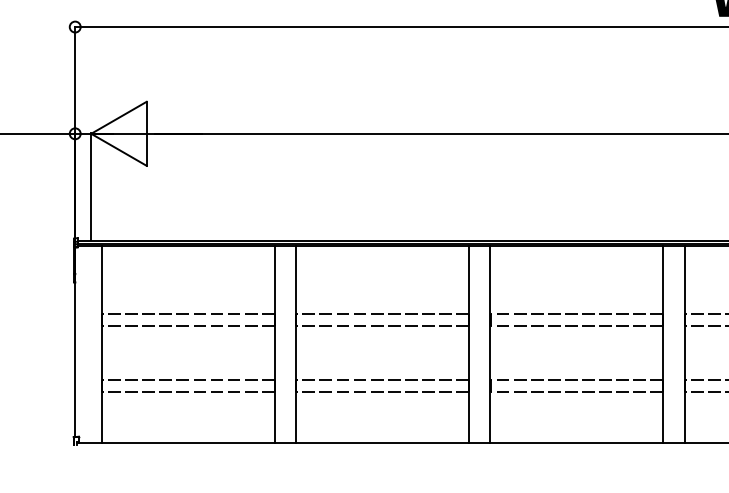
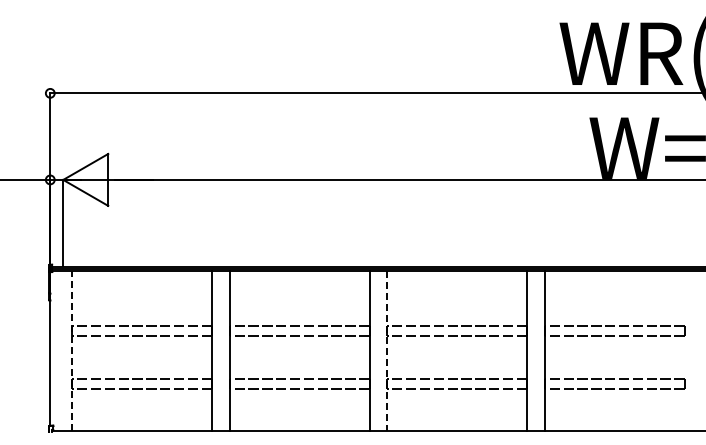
line: (101, 344) -> (71, 350), solid -> dashed
line: (491, 345) -> (387, 351), solid -> dashed

